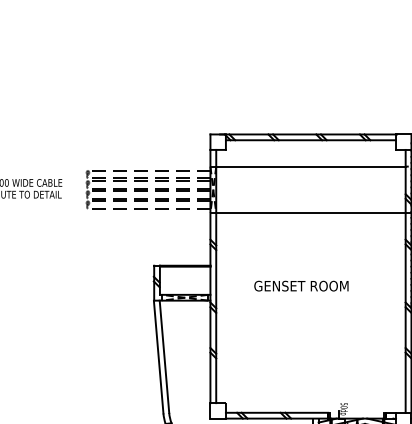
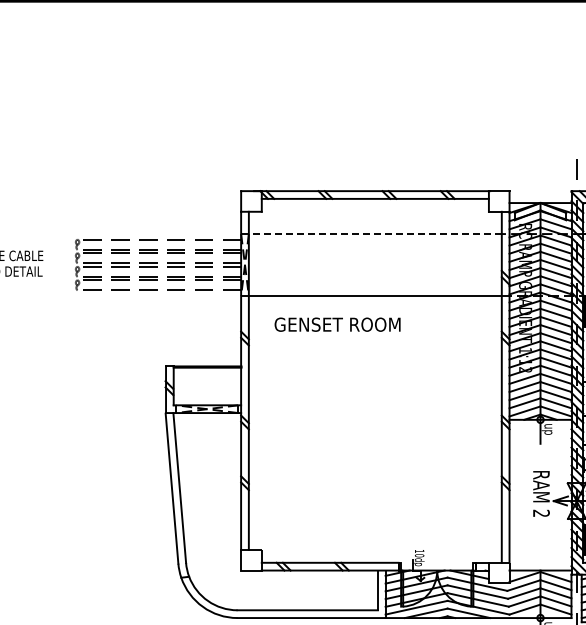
line: (310, 166) -> (374, 234), solid -> dashed
text: (301, 286) -> (337, 324), moved
text: (344, 403) -> (419, 550), 50dp -> 10dp

